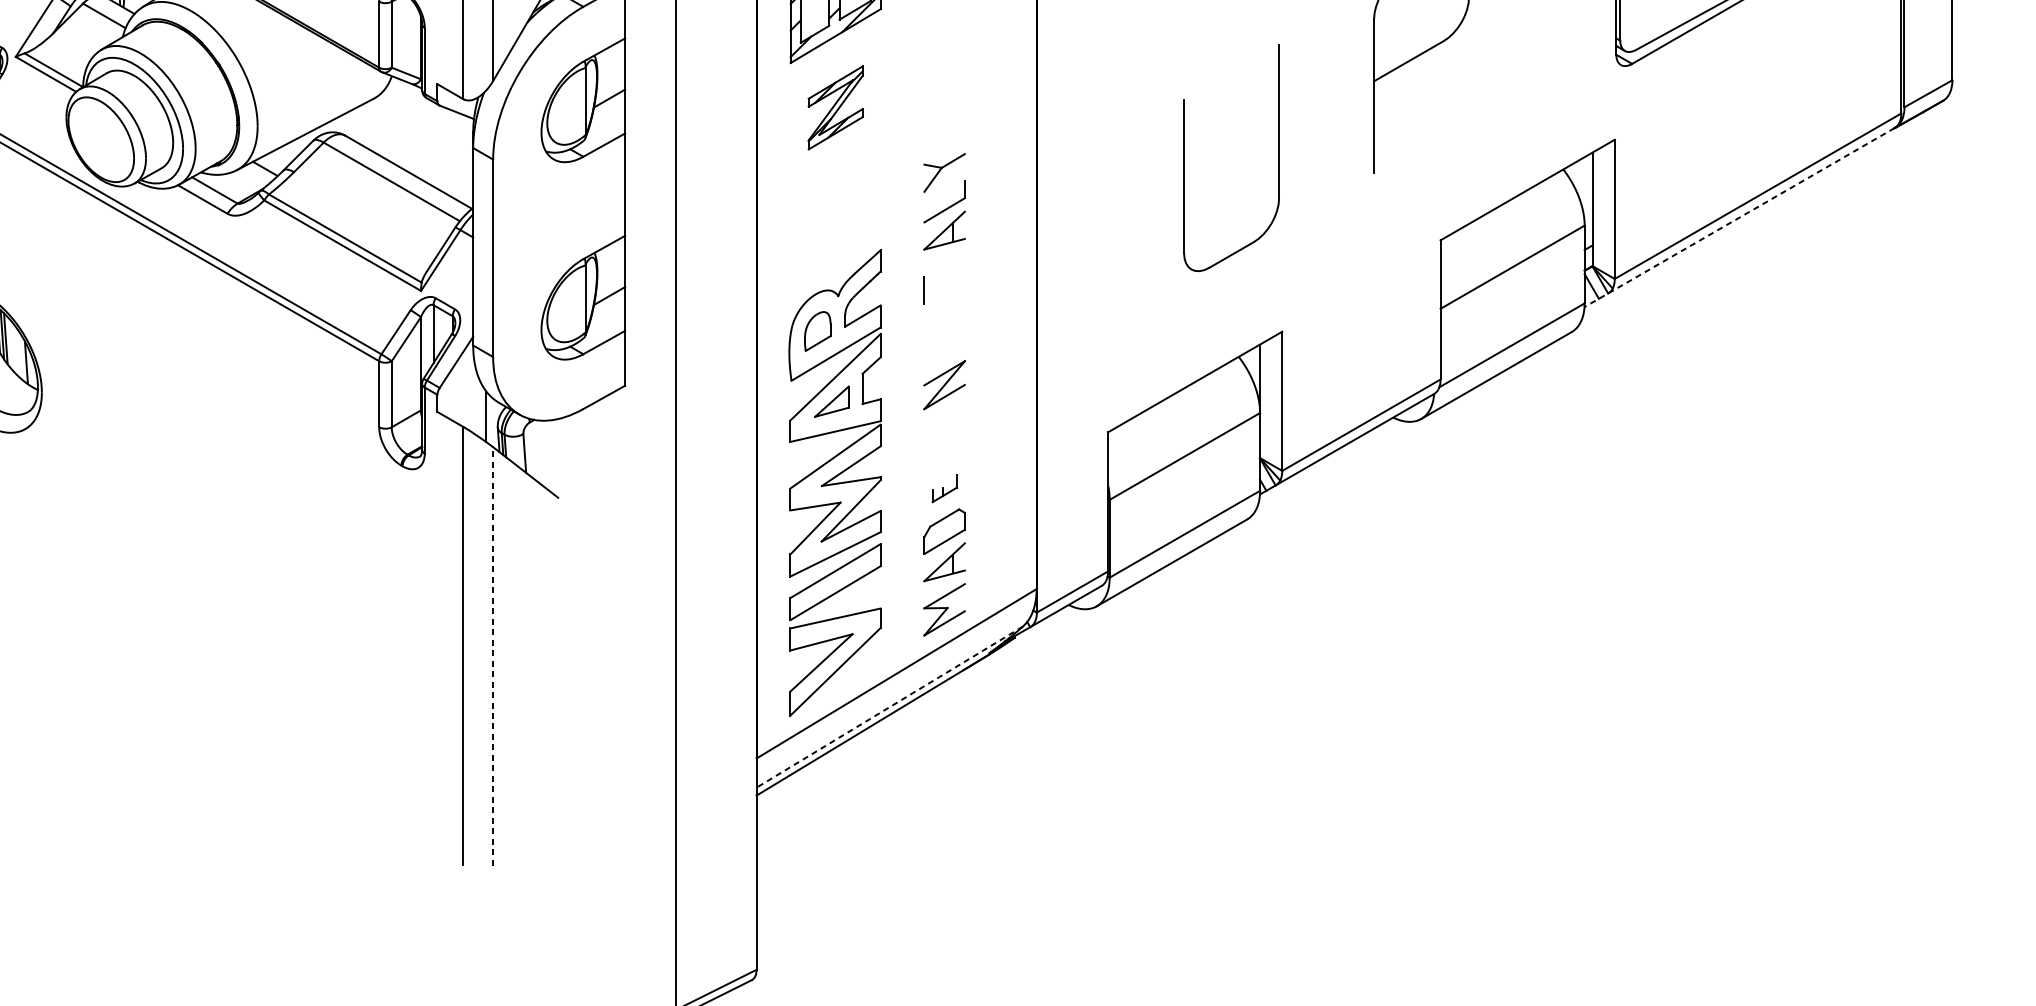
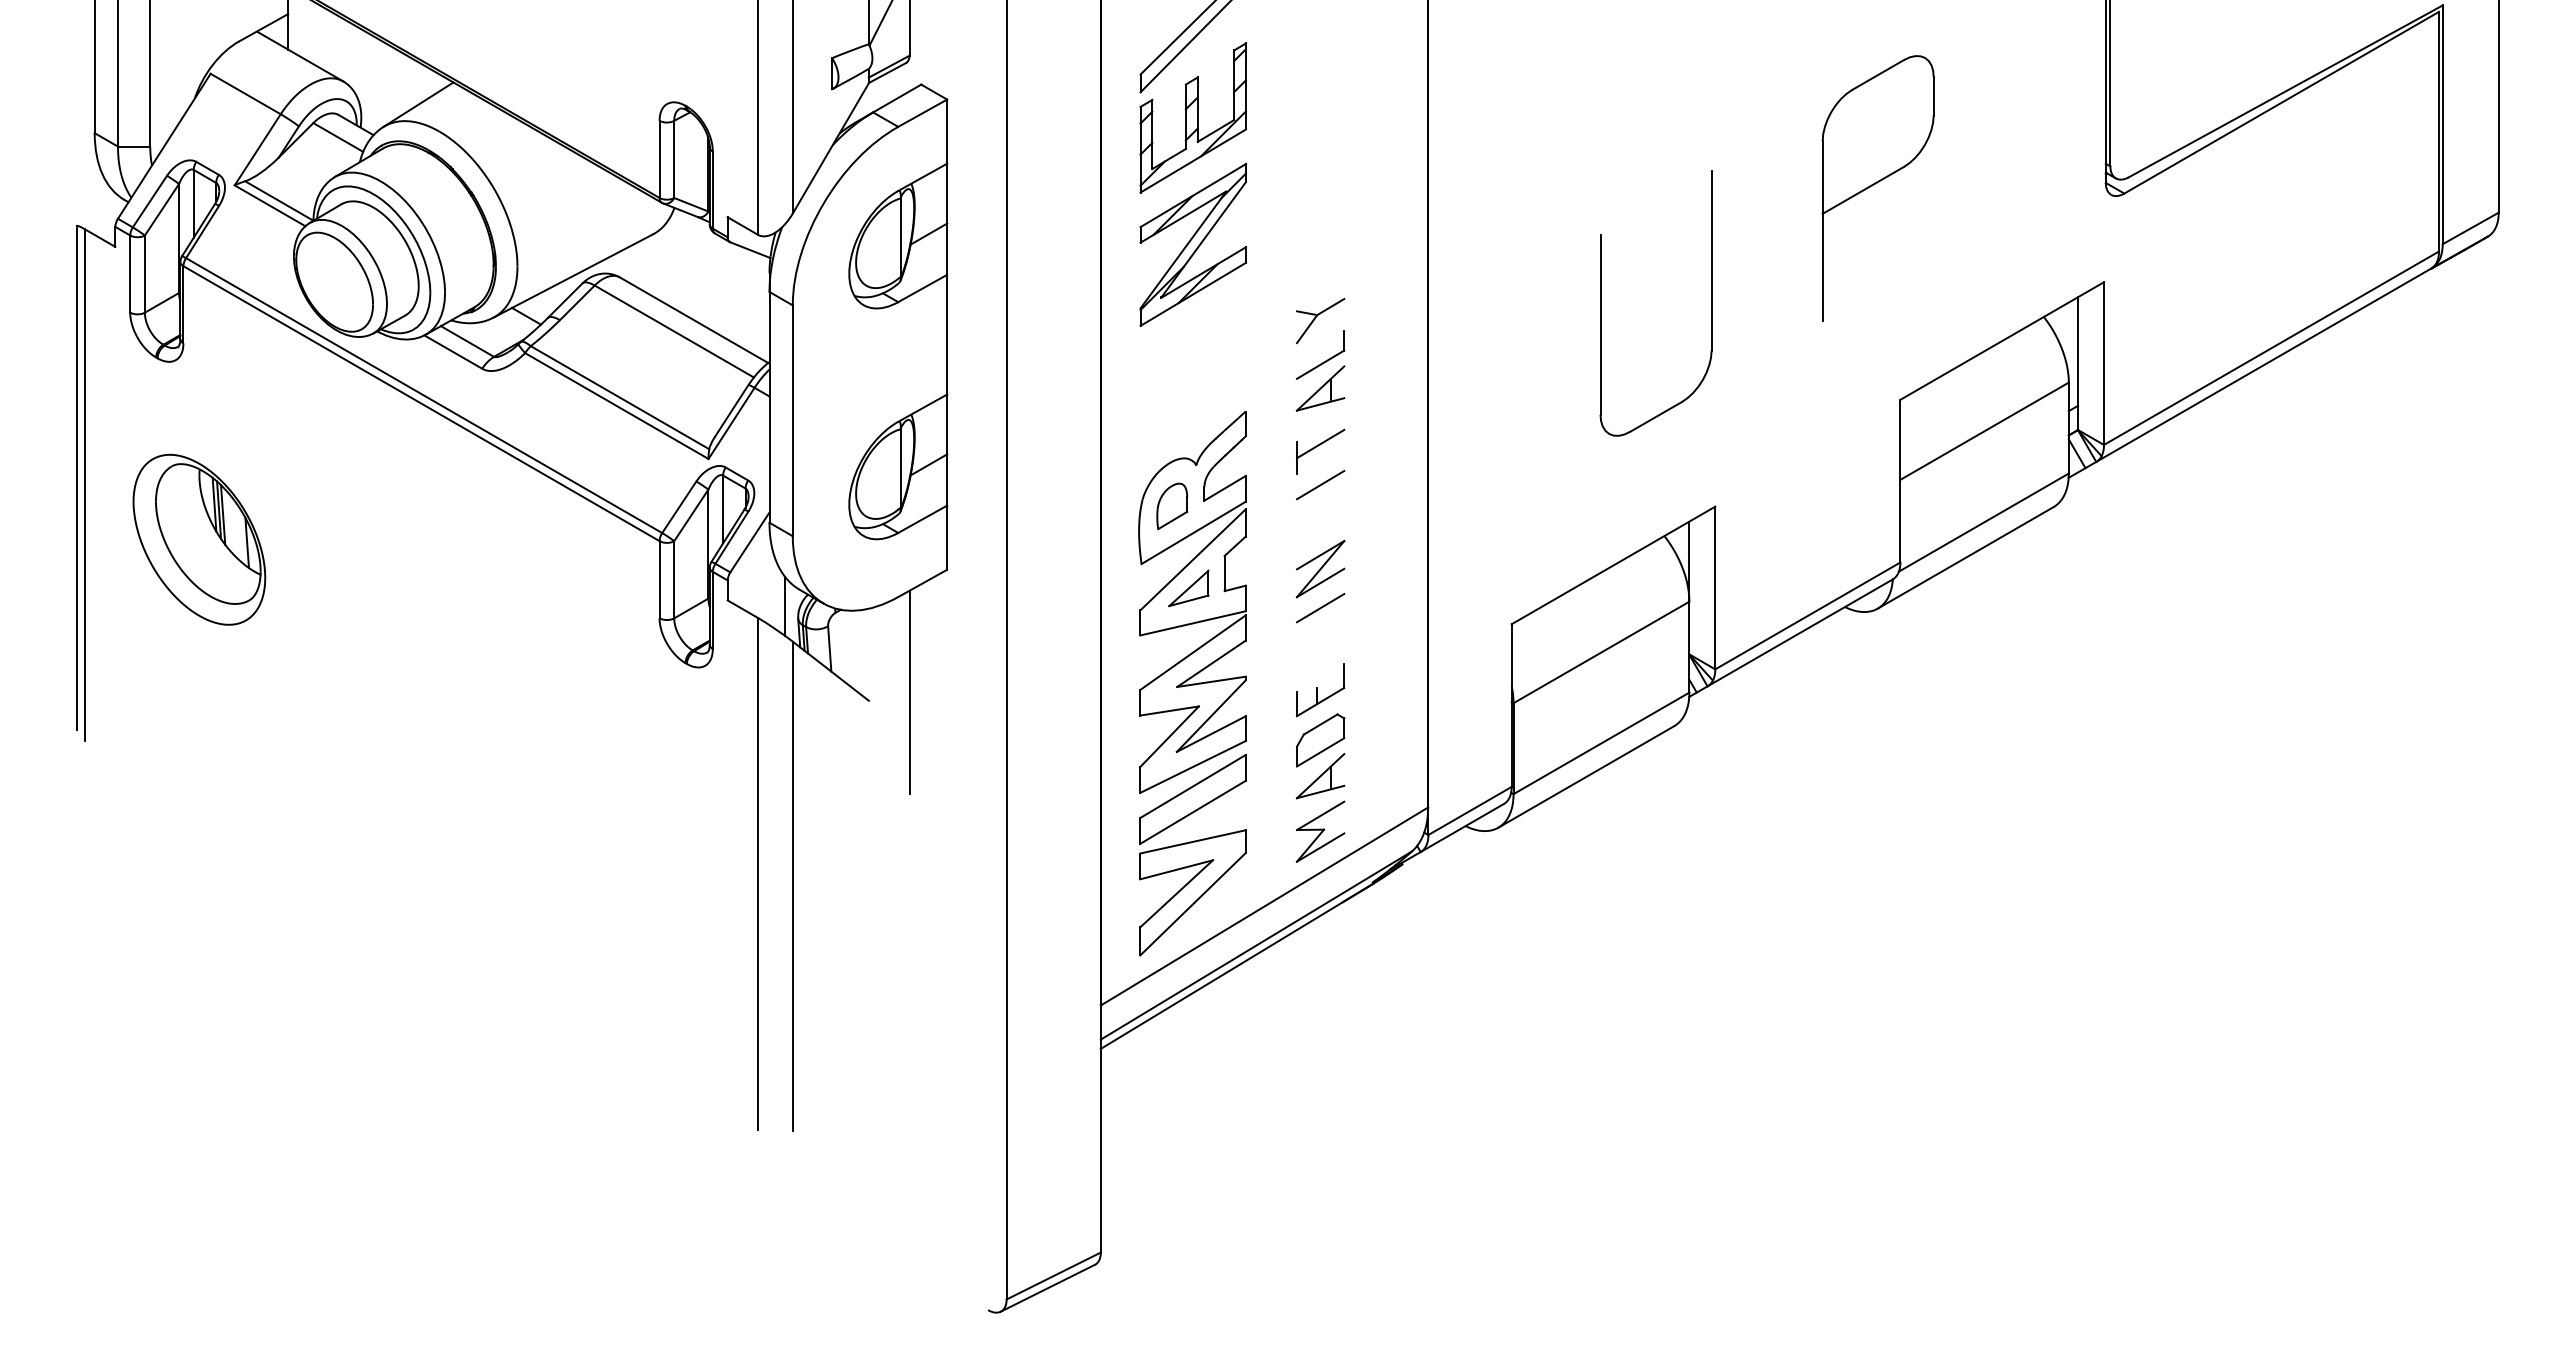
part: (835, 107) -> (1193, 244), size x1.67
line: (1739, 217) -> (2249, 373), dashed -> solid
line: (944, 277) -> (1320, 443), added
line: (944, 312) -> (1320, 484), added
line: (944, 418) -> (1320, 608), added
part: (944, 488) -> (1320, 690), size x1.67
line: (592, 489) -> (909, 691), added
line: (493, 655) -> (793, 885), dashed -> solid
line: (889, 707) -> (1256, 945), dashed -> solid

